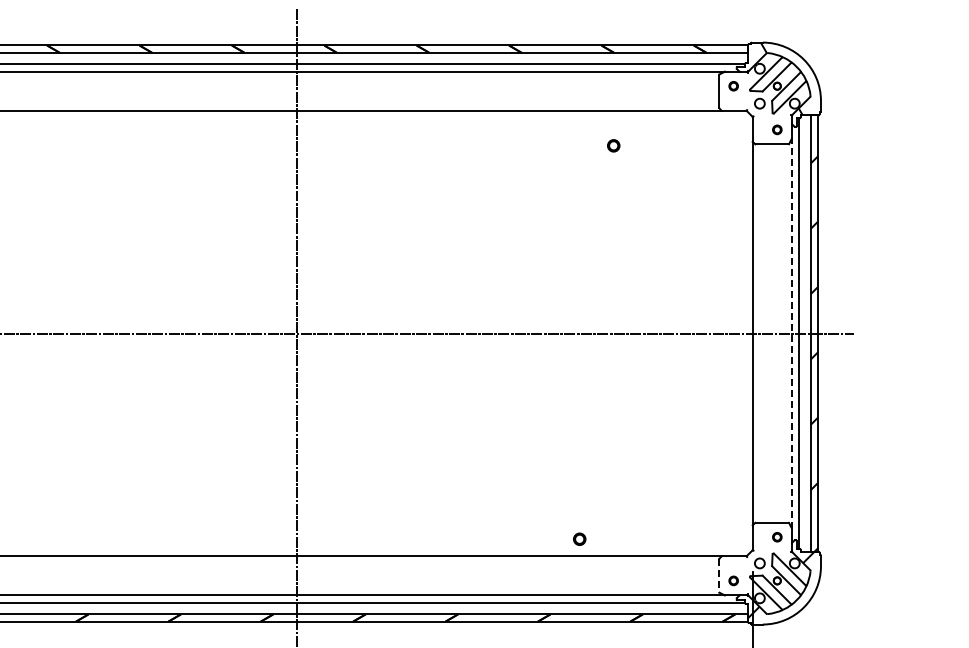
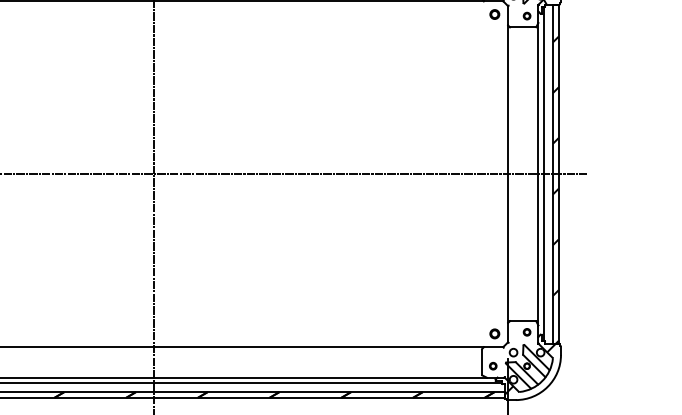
part: (613, 145) -> (494, 14), moved
line: (791, 333) -> (538, 174), dashed -> solid
part: (579, 538) -> (494, 333), moved
line: (719, 576) -> (482, 362), dashed -> solid

